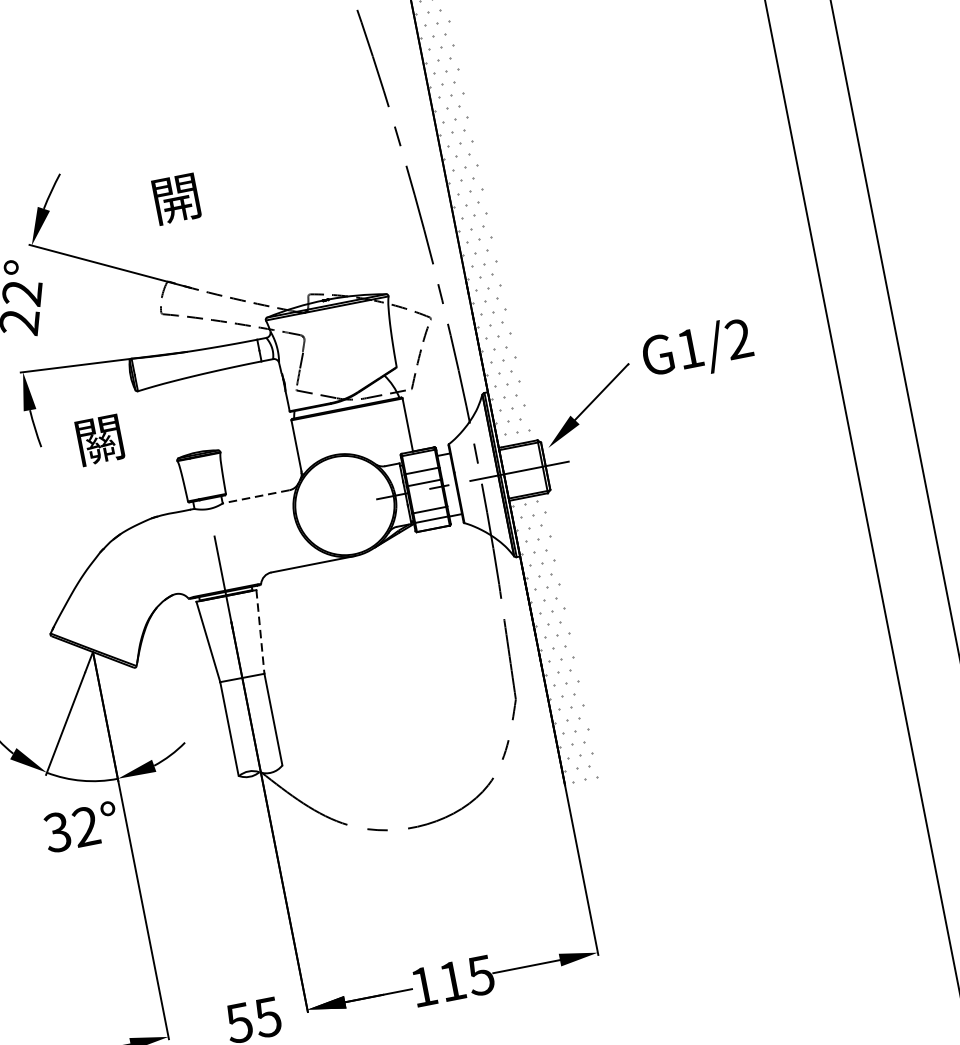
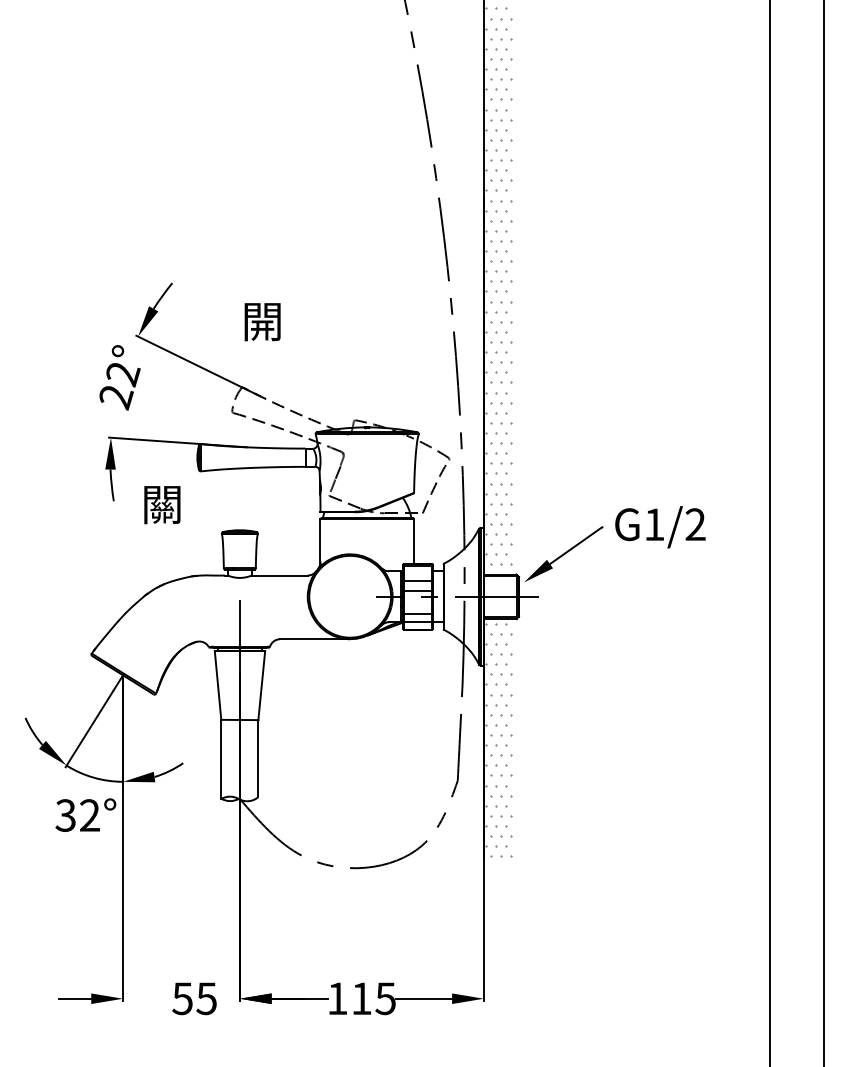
line: (255, 496) -> (279, 575), dashed -> solid
line: (260, 631) -> (261, 685), dashed -> solid

